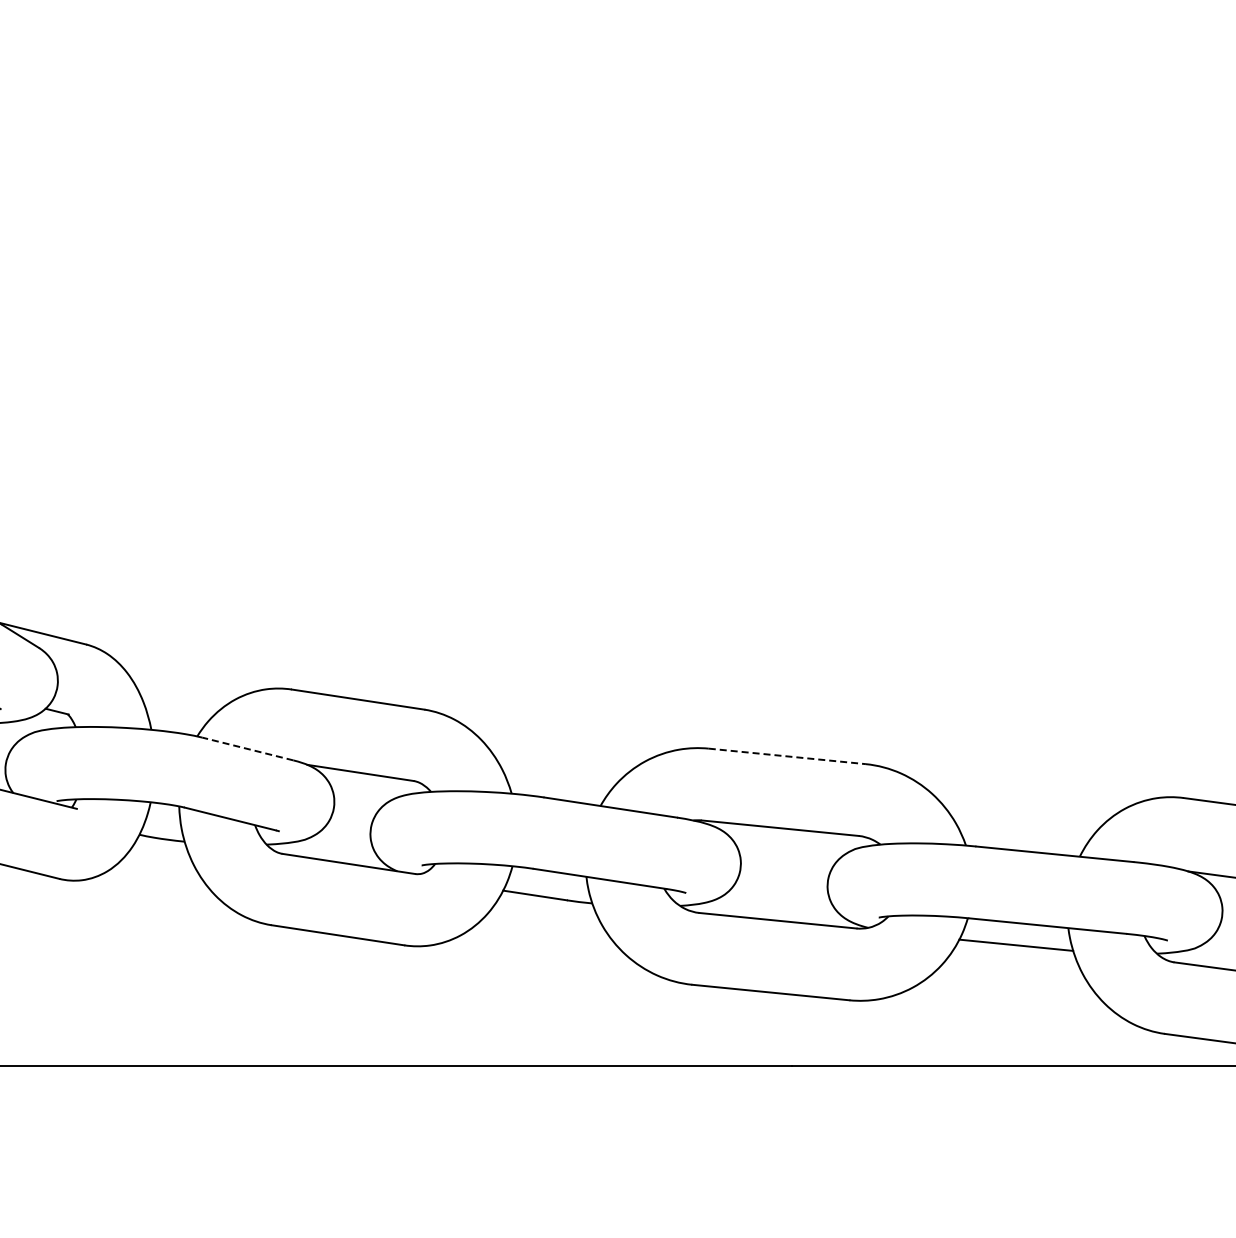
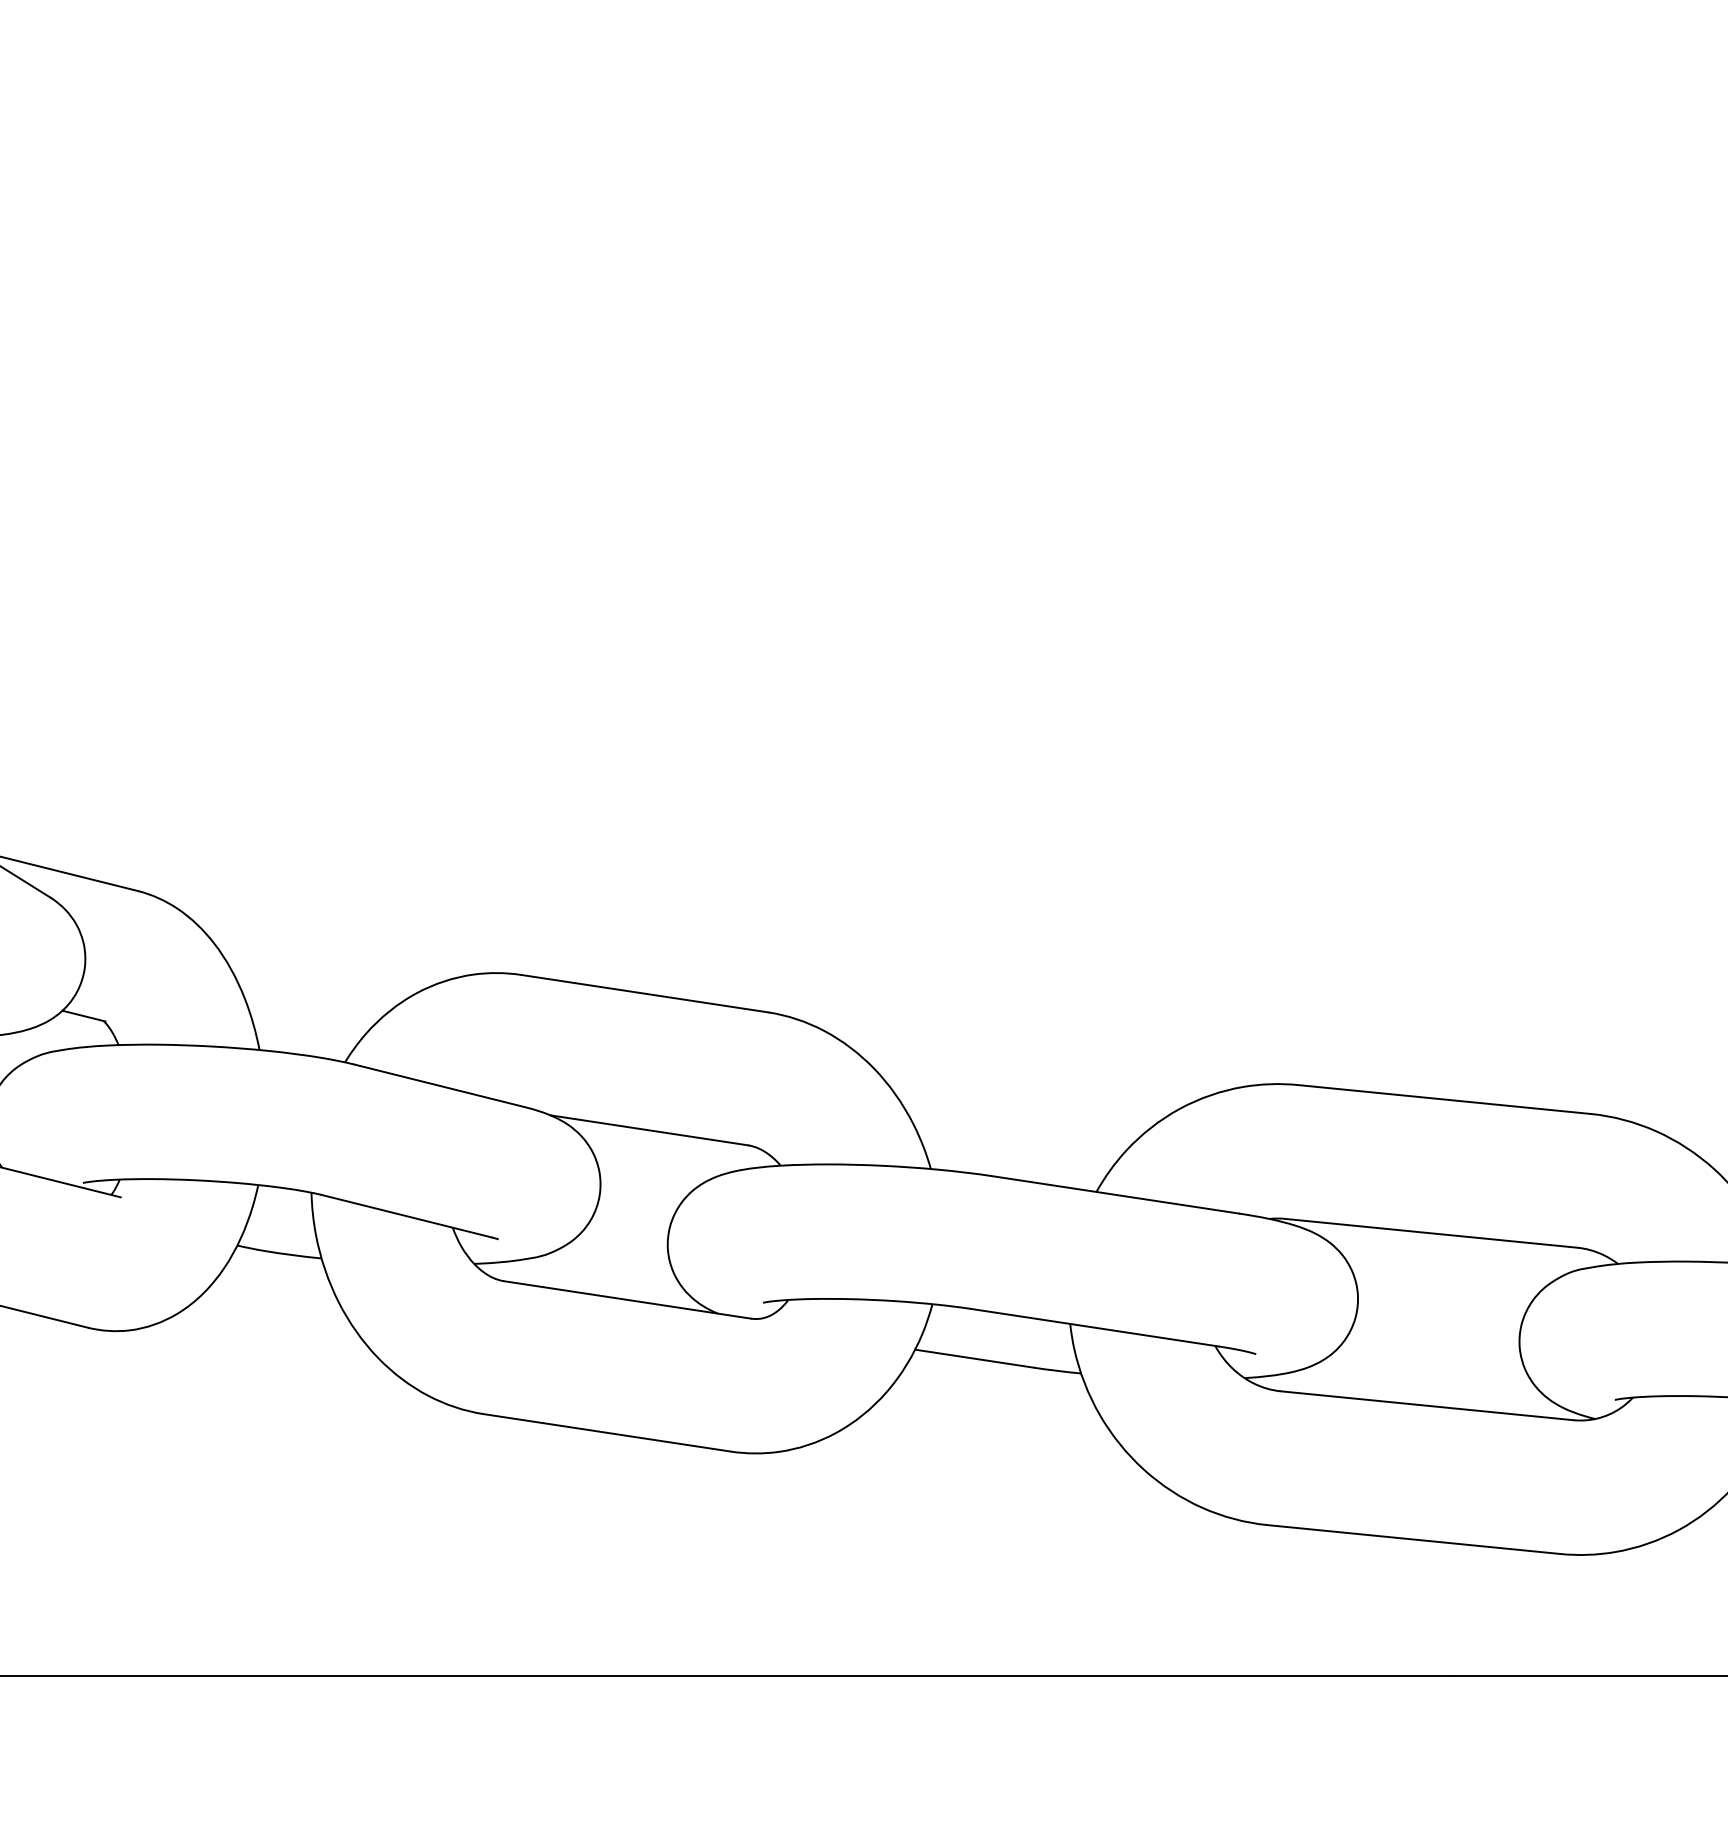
line: (247, 749) -> (438, 1086), dashed -> solid
line: (787, 756) -> (1444, 1099), dashed -> solid

